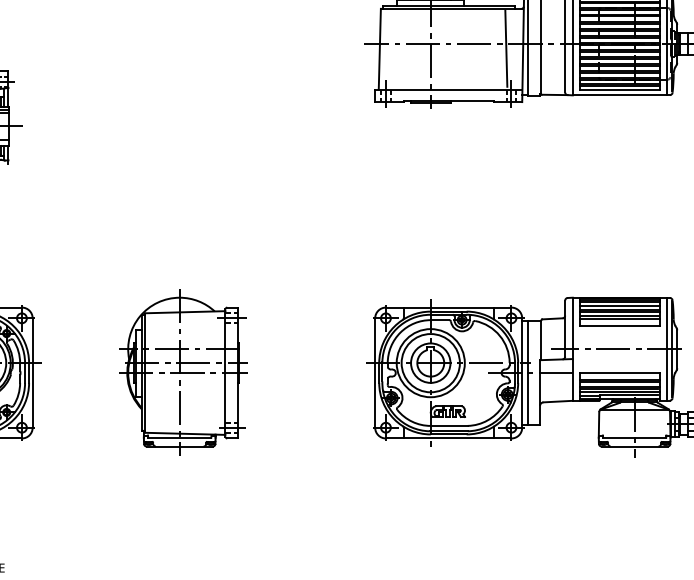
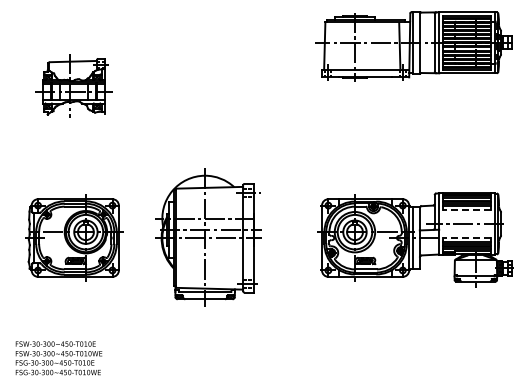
line: (620, 326) -> (467, 210), solid -> dashed
part: (183, 372) -> (208, 237), size x1.4
line: (620, 372) -> (467, 237), solid -> dashed

